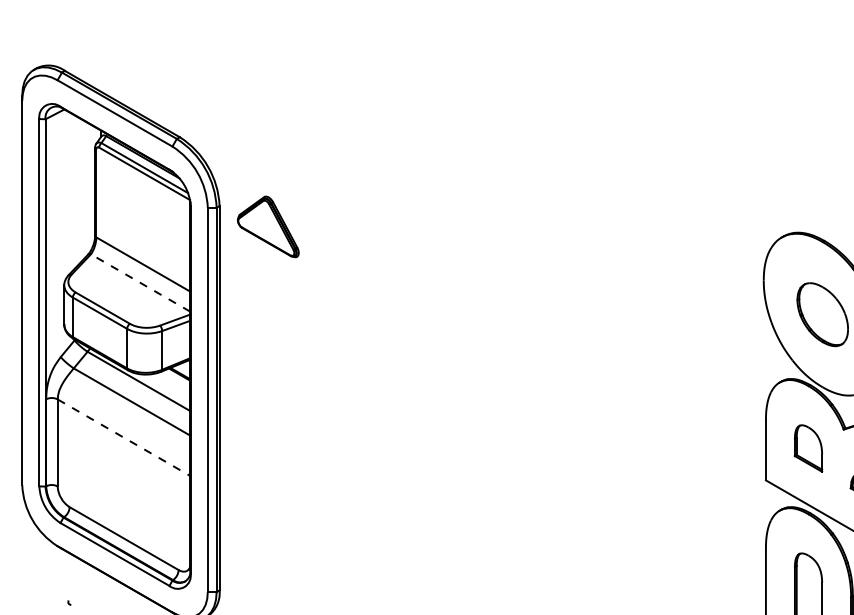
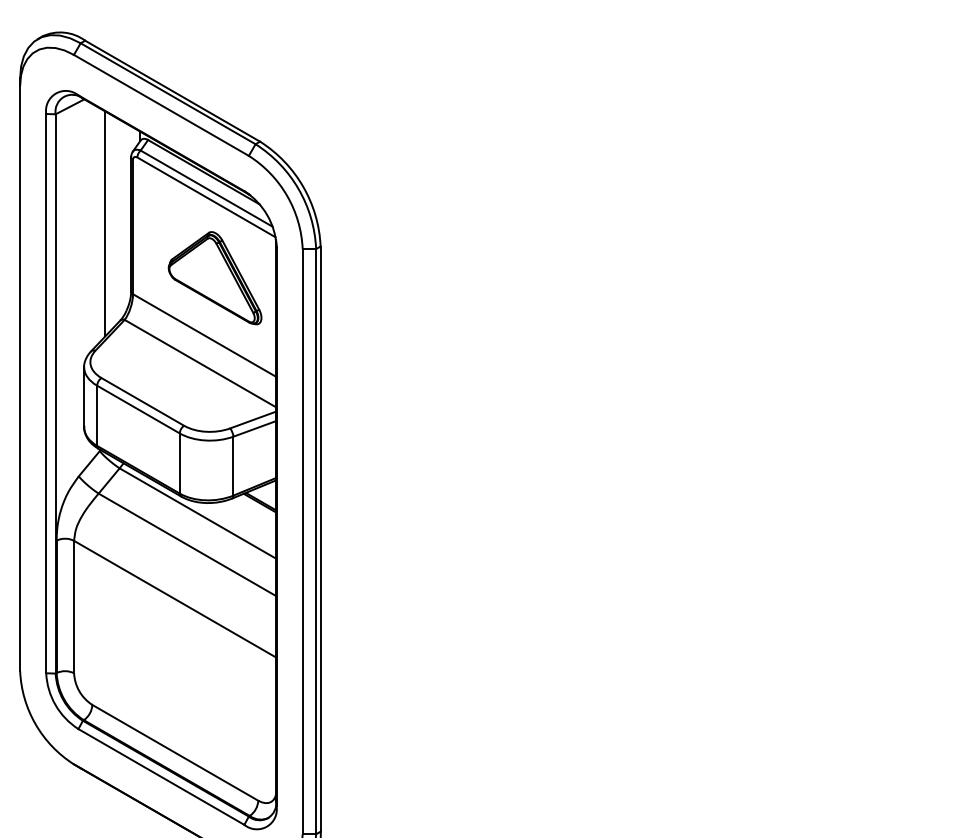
line: (78, 191) -> (105, 224), added
part: (268, 226) -> (215, 277), moved
line: (140, 282) -> (200, 362), dashed -> solid
line: (124, 437) -> (175, 598), dashed -> solid

